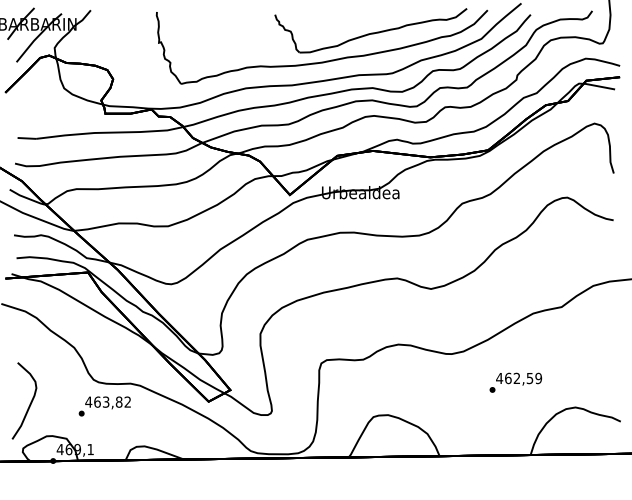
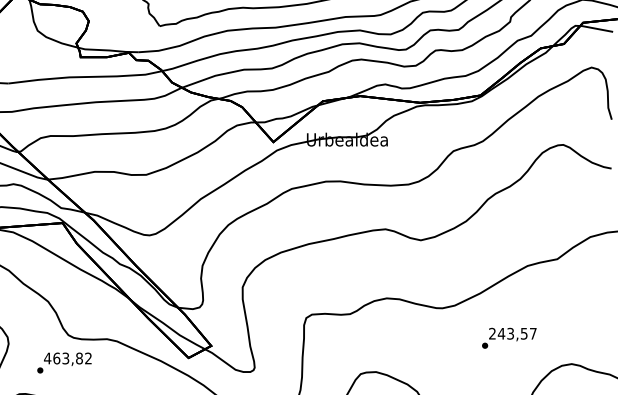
text: (519, 378) -> (513, 333), 462,59 -> 243,57
text: (104, 406) -> (64, 363), moved

